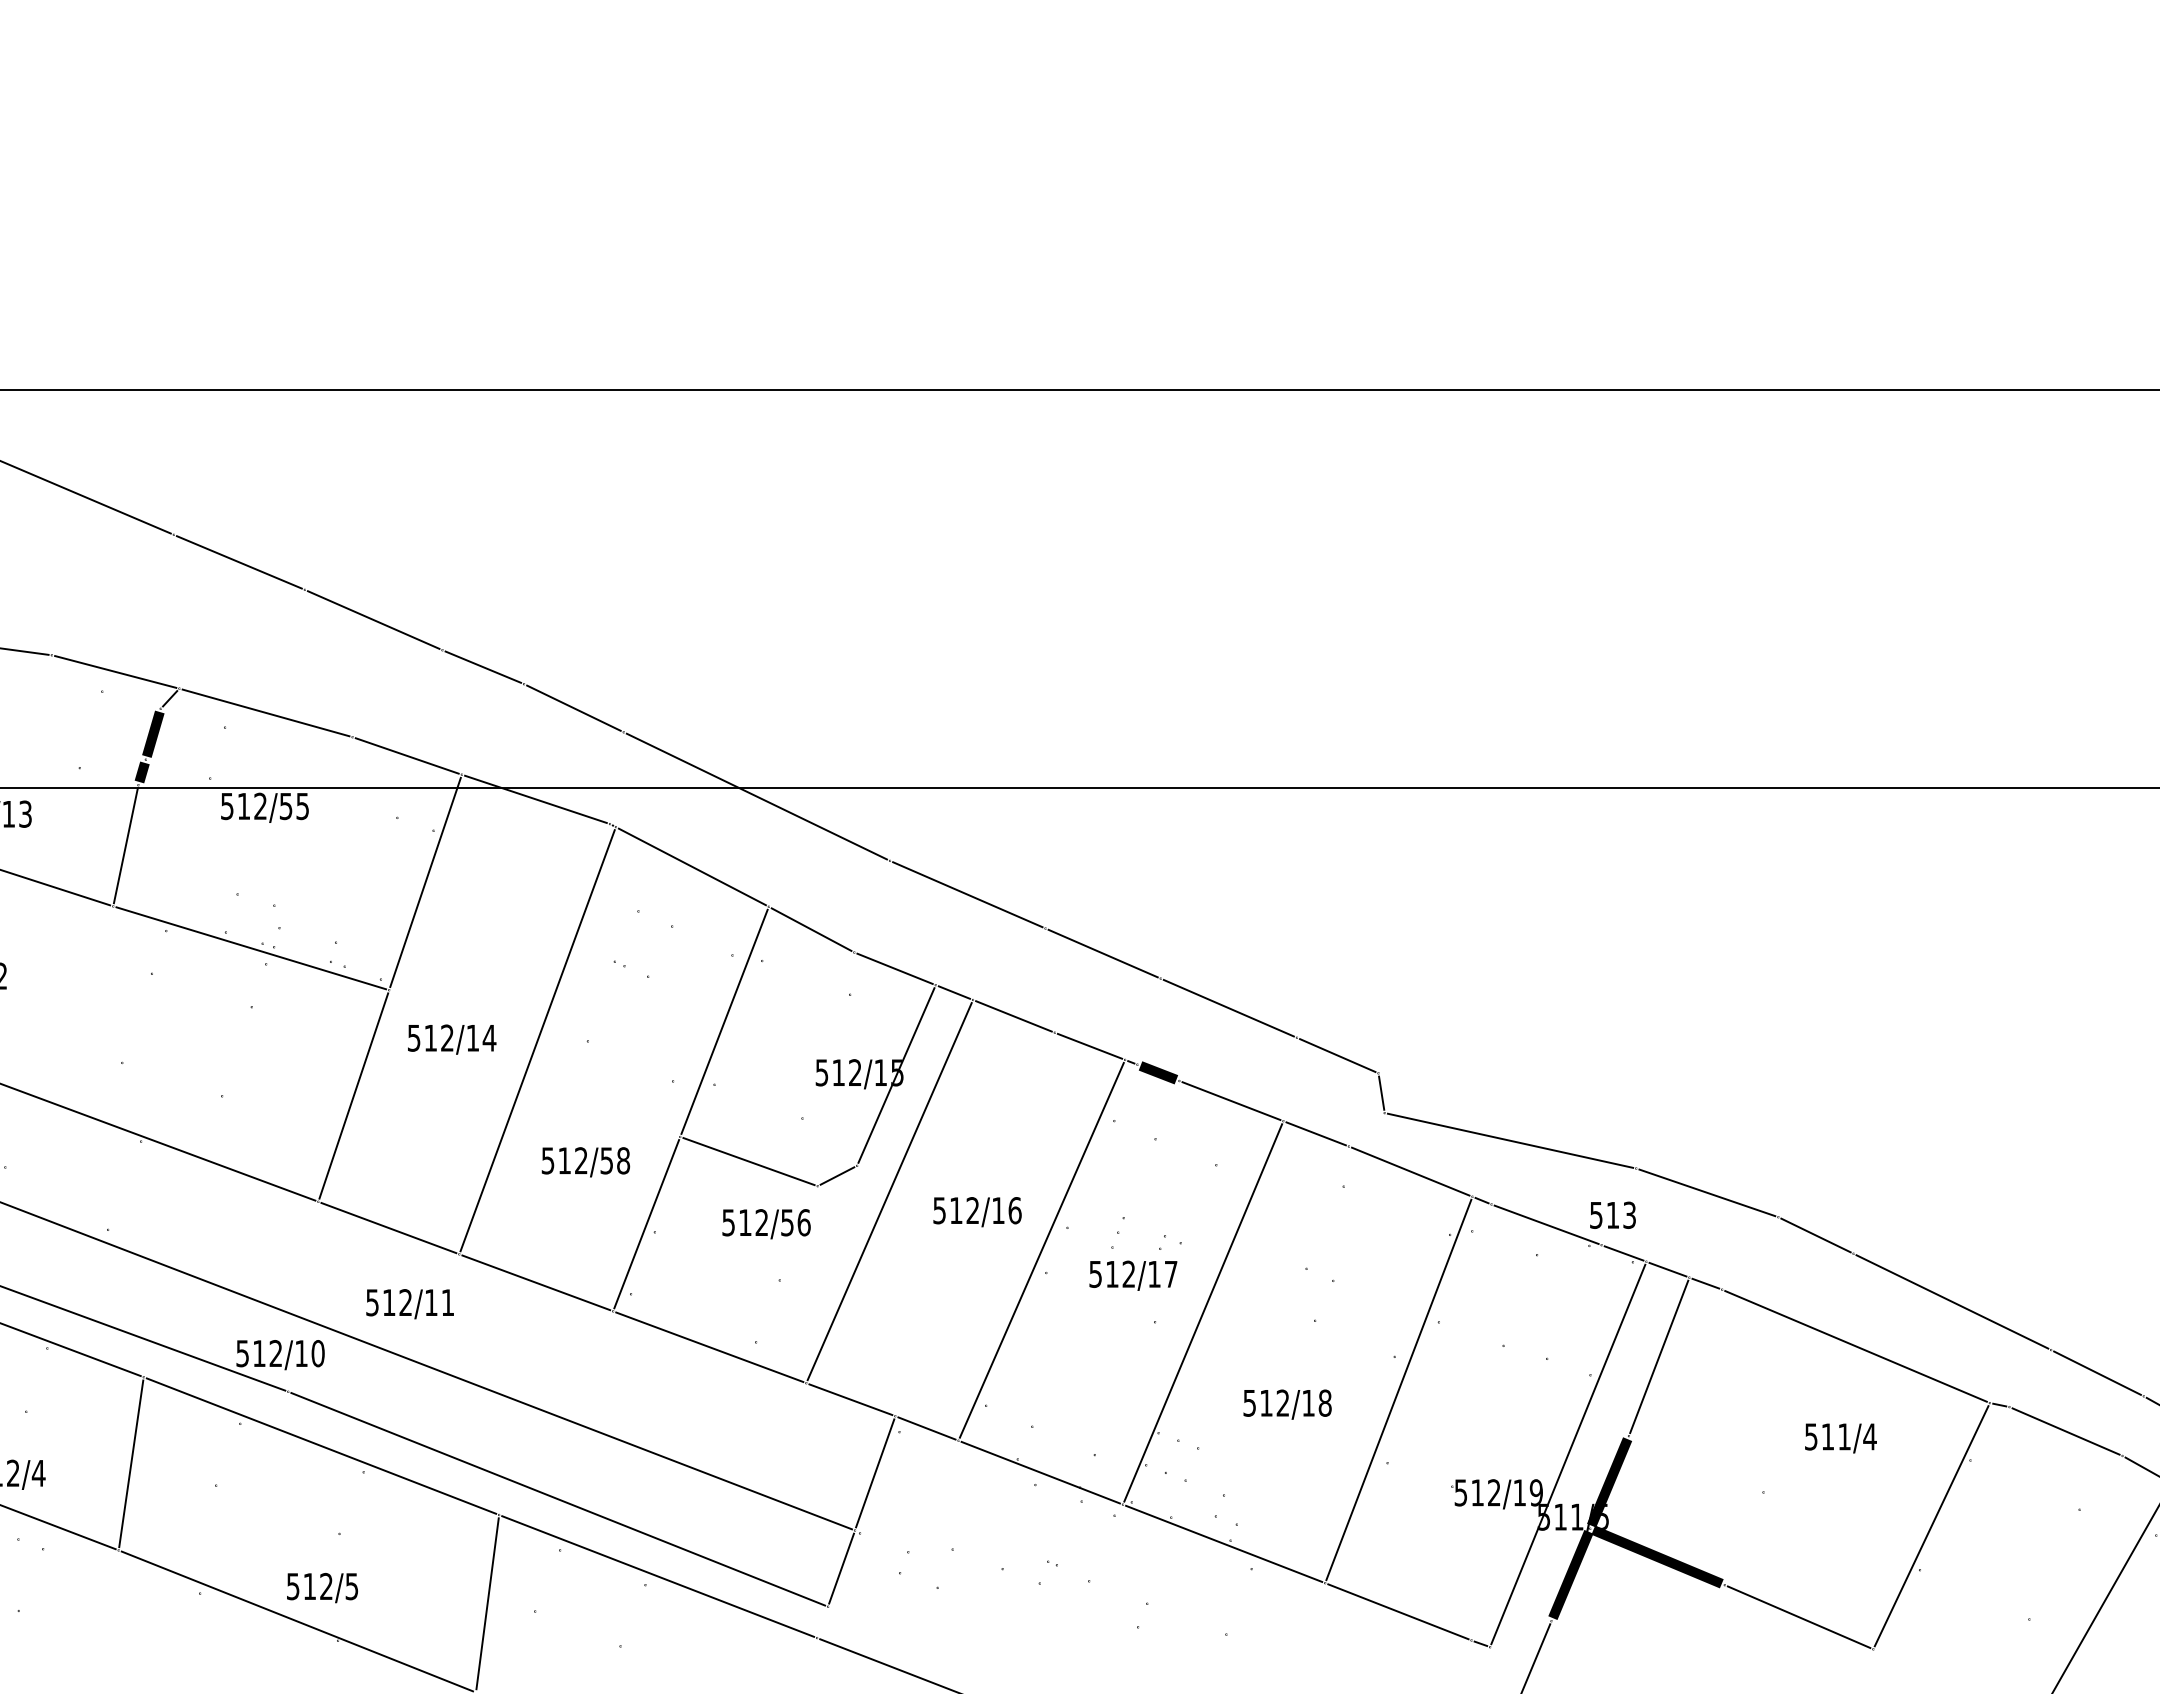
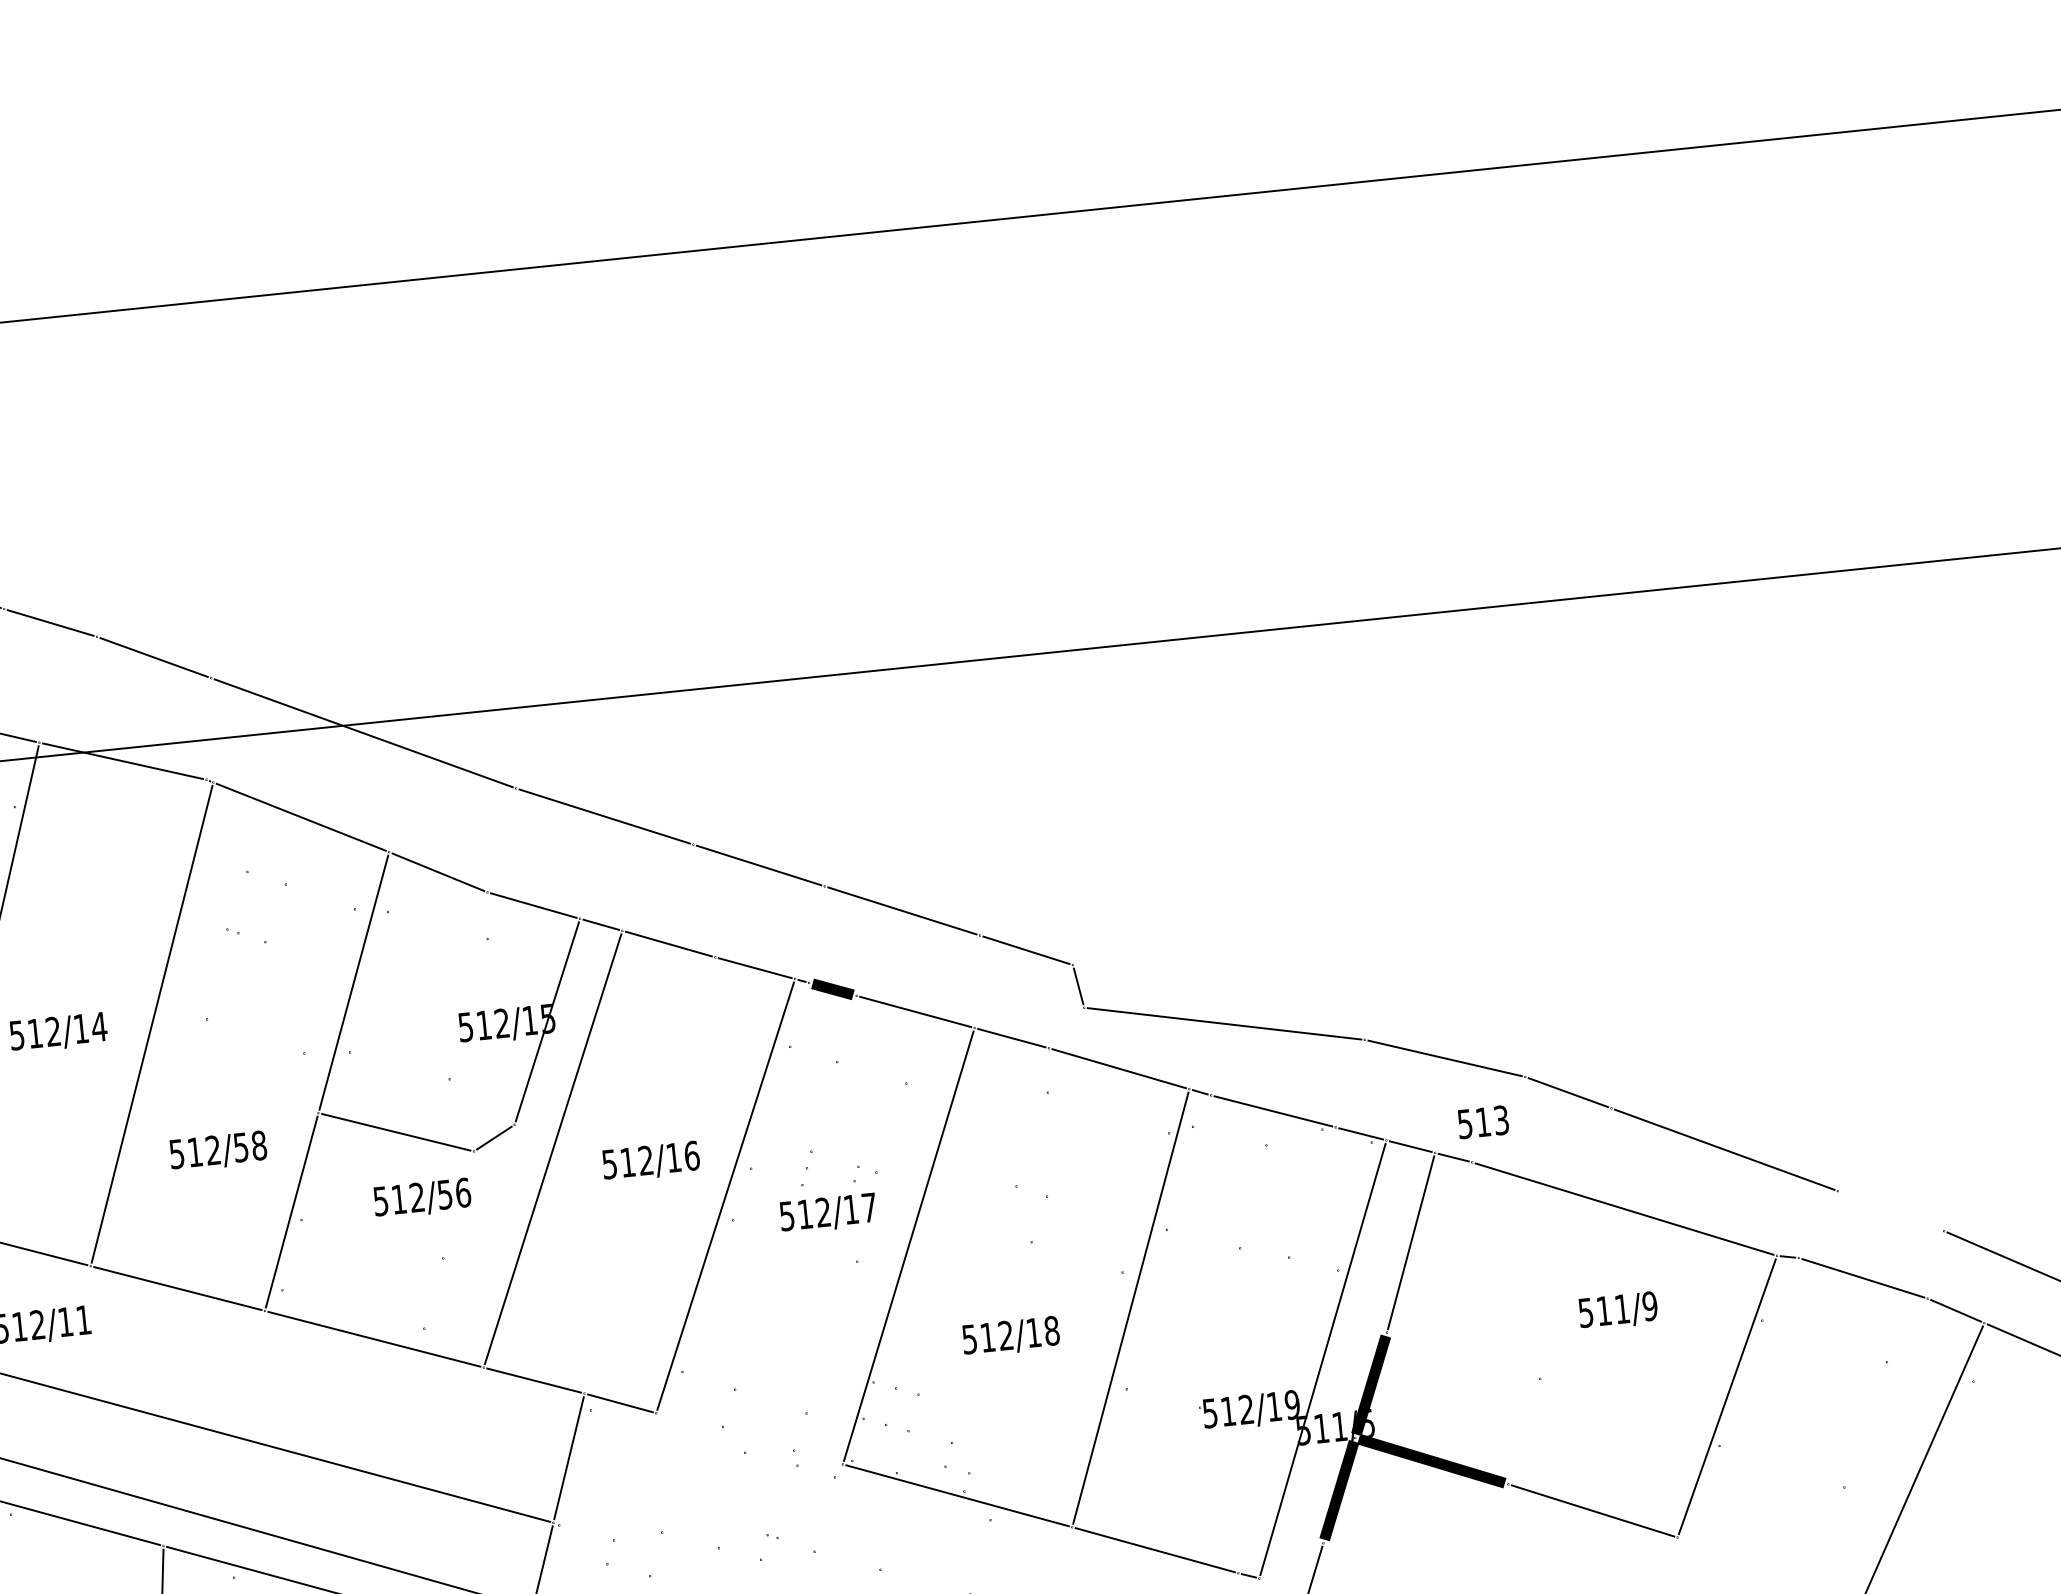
text: (1612, 1214) -> (1482, 1121), moved
line: (2097, 1372) -> (1890, 1210), removed
text: (1869, 1436) -> (1649, 1305), 511/4 -> 511/9
line: (1040, 1472) -> (749, 1438), removed

